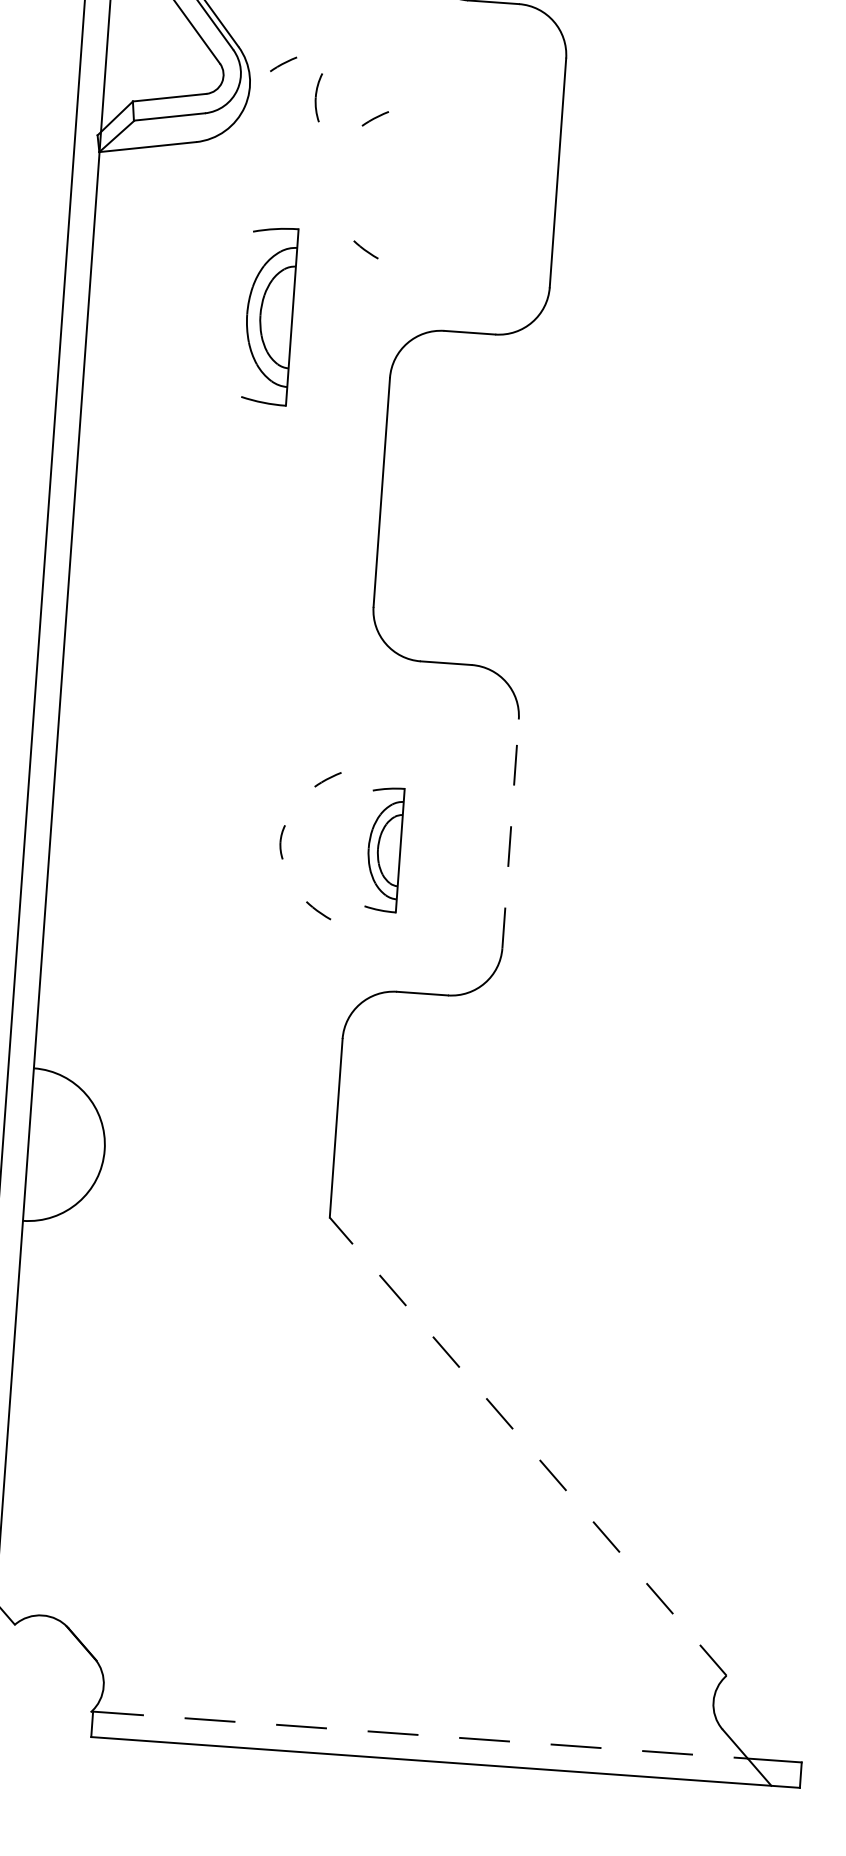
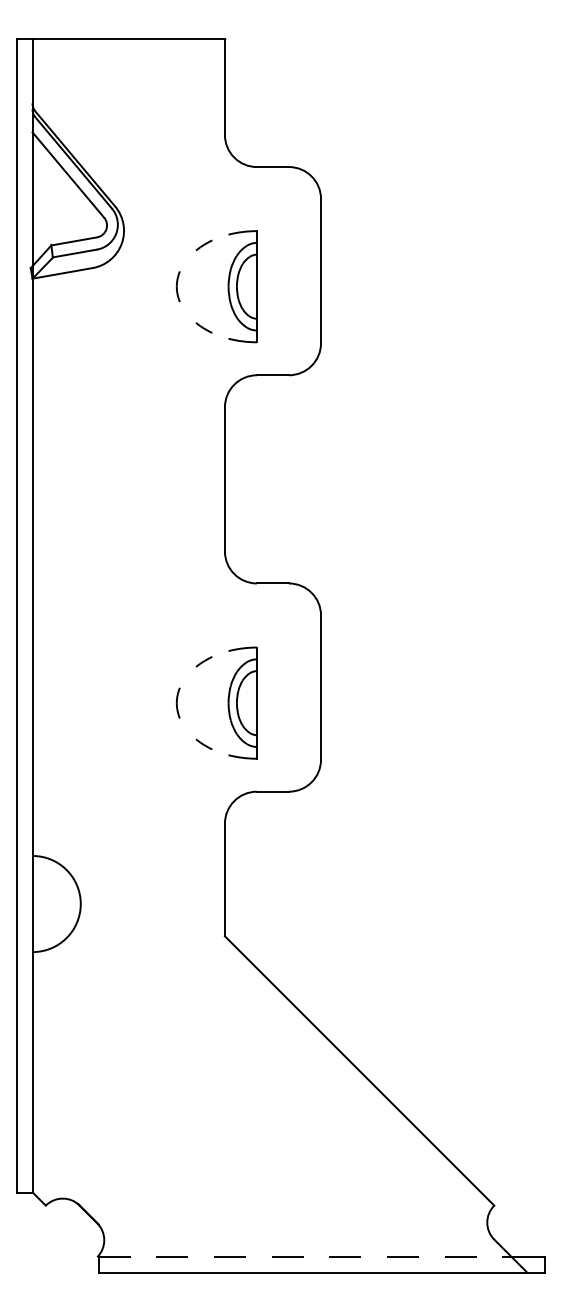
line: (282, 62) -> (143, 214), removed
part: (316, 97) -> (177, 286), moved
part: (269, 315) -> (242, 286), moved
line: (511, 833) -> (321, 687), dashed -> solid
part: (281, 841) -> (177, 702), size x1.43
part: (384, 848) -> (242, 702), size x1.43
line: (528, 1445) -> (359, 1070), dashed -> solid

